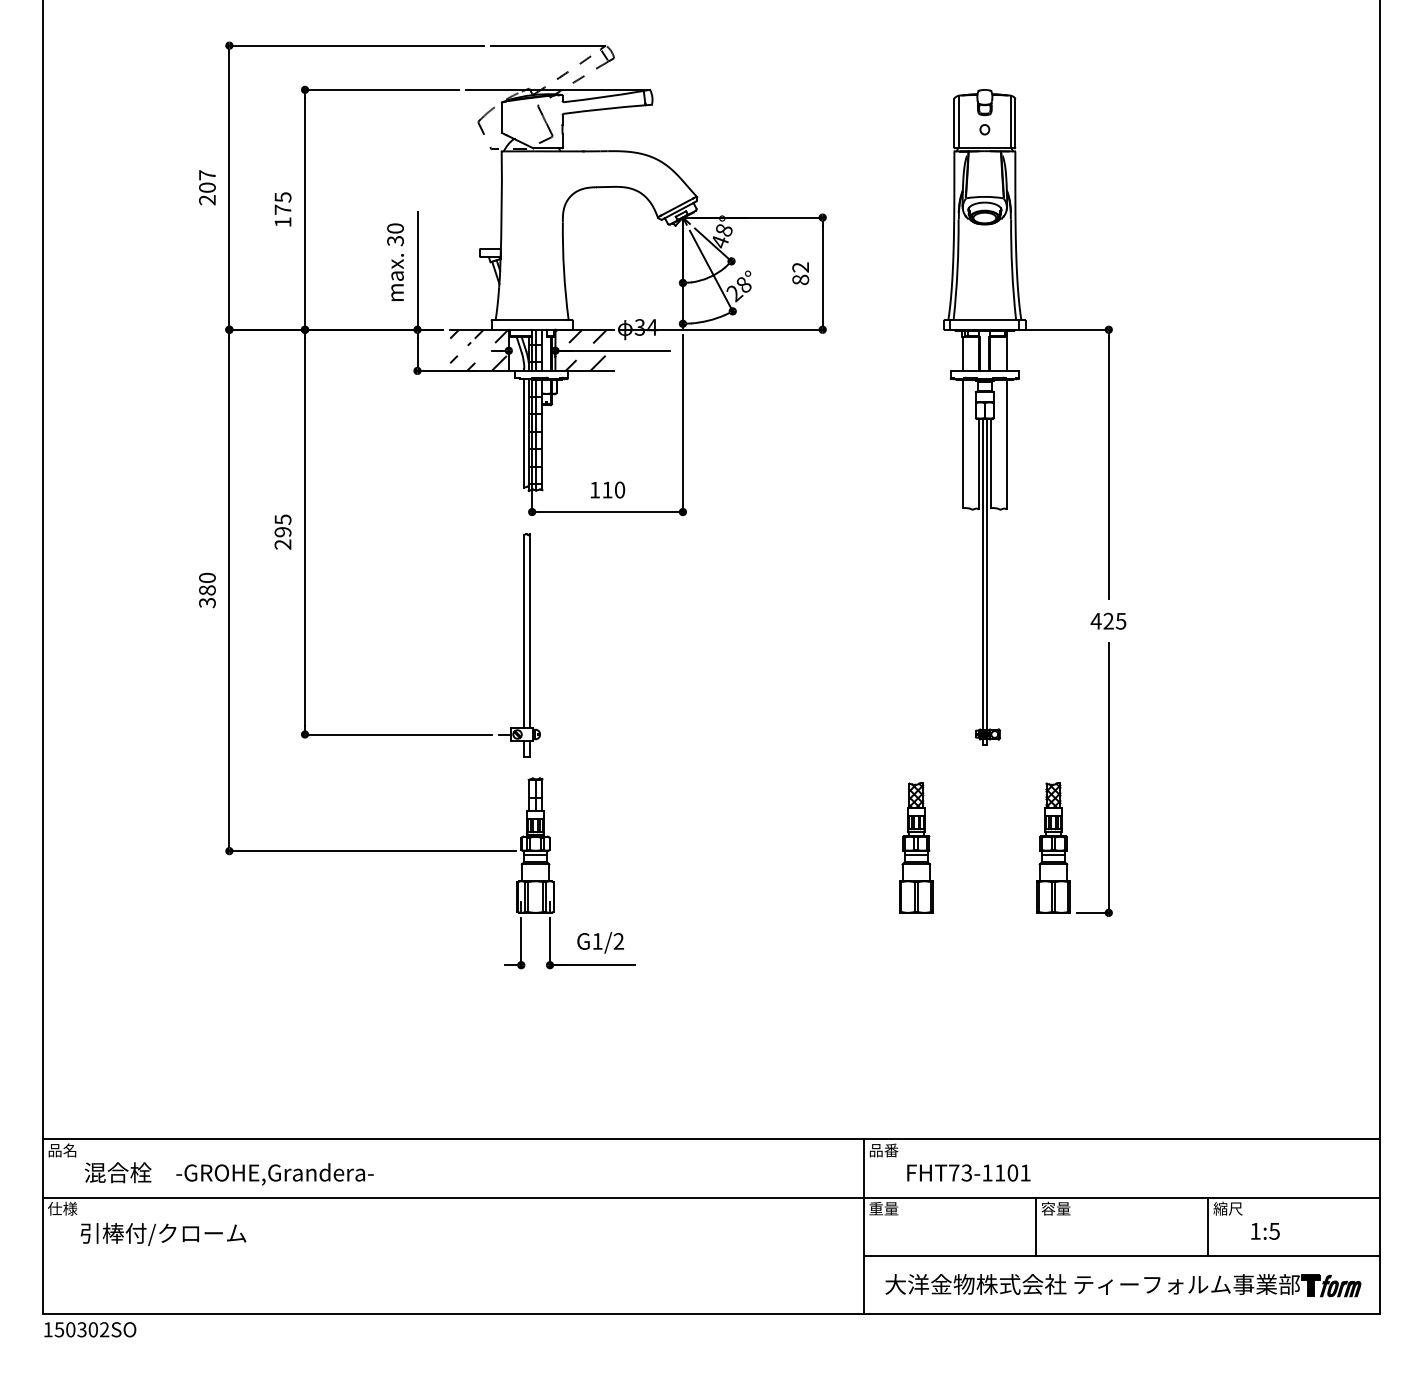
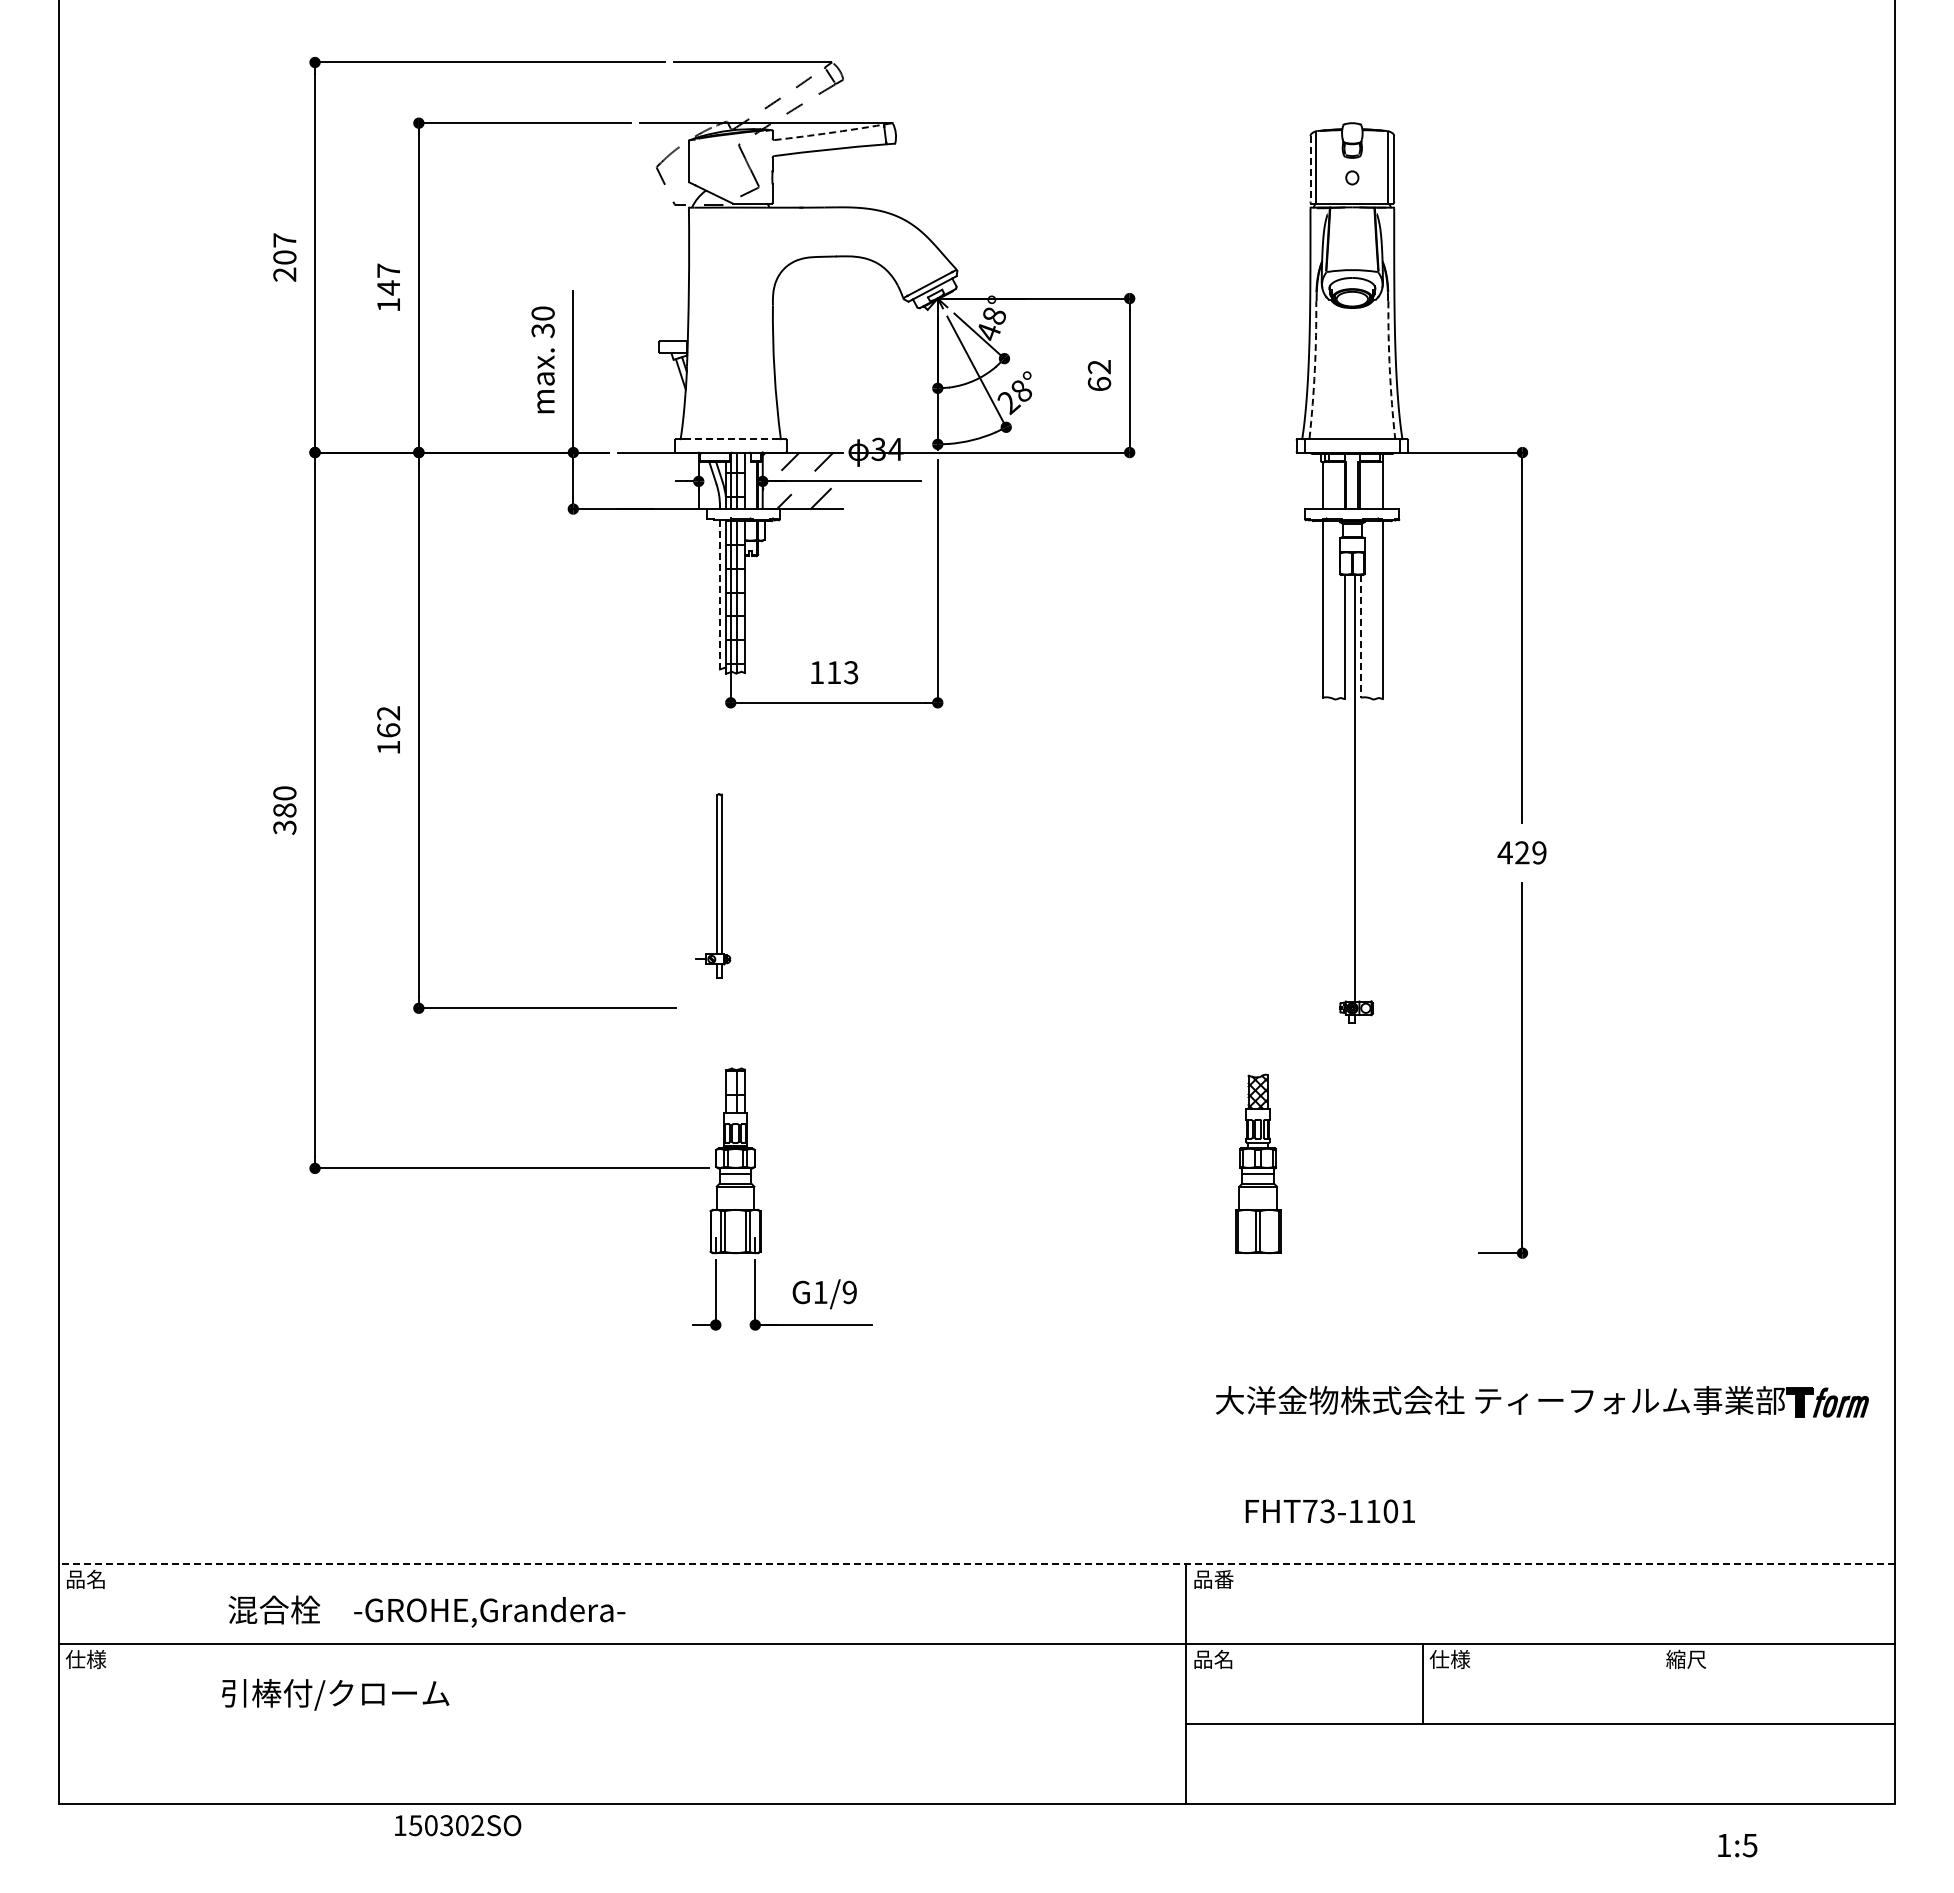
arc: (603, 97) -> (828, 133), solid -> dashed
line: (954, 122) -> (1310, 168), solid -> dashed
text: (282, 203) -> (388, 279), 175 -> 147
arc: (957, 269) -> (1314, 370), solid -> dashed
arc: (1011, 269) -> (1389, 370), solid -> dashed
text: (800, 280) -> (1099, 384), 82 -> 62
line: (531, 320) -> (730, 439), solid -> dashed
hatch: (479, 337) -> (658, 463), removed
hatch: (478, 363) -> (656, 498), removed
line: (523, 433) -> (719, 594), solid -> dashed
line: (990, 463) -> (1360, 636), solid -> dashed
text: (620, 489) -> (851, 672), 110 -> 113
text: (282, 532) -> (388, 730), 295 -> 162
line: (982, 574) -> (1349, 788), removed
text: (1121, 621) -> (1539, 852), 425 -> 429
part: (519, 645) -> (713, 885), size x0.6
part: (1053, 847) -> (1446, 1163), removed
text: (618, 941) -> (849, 1292), G1/2 -> G1/9
line: (711, 1139) -> (976, 1564), solid -> dashed
text: (229, 1173) -> (426, 1611), moved
text: (968, 1173) -> (1329, 1511), moved
text: (883, 1208) -> (1213, 1659), 重量 -> 品名
text: (1055, 1208) -> (1449, 1659), 容量 -> 仕様
line: (1207, 1226) -> (1658, 1684), removed
text: (1265, 1231) -> (1737, 1845), moved
text: (163, 1234) -> (335, 1694), moved
part: (1123, 1285) -> (1542, 1401), moved
text: (90, 1329) -> (458, 1825), moved

